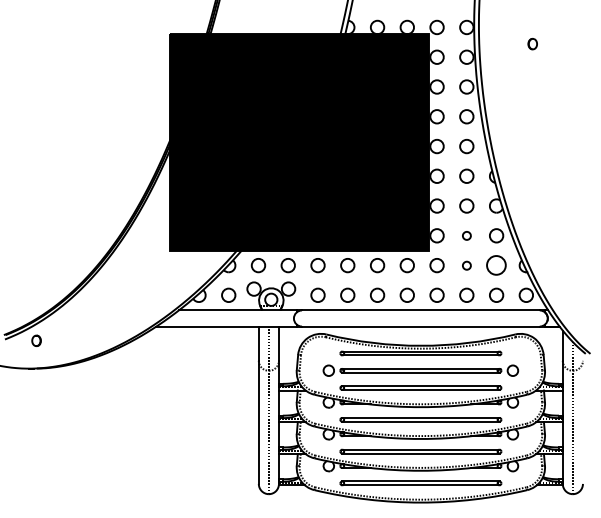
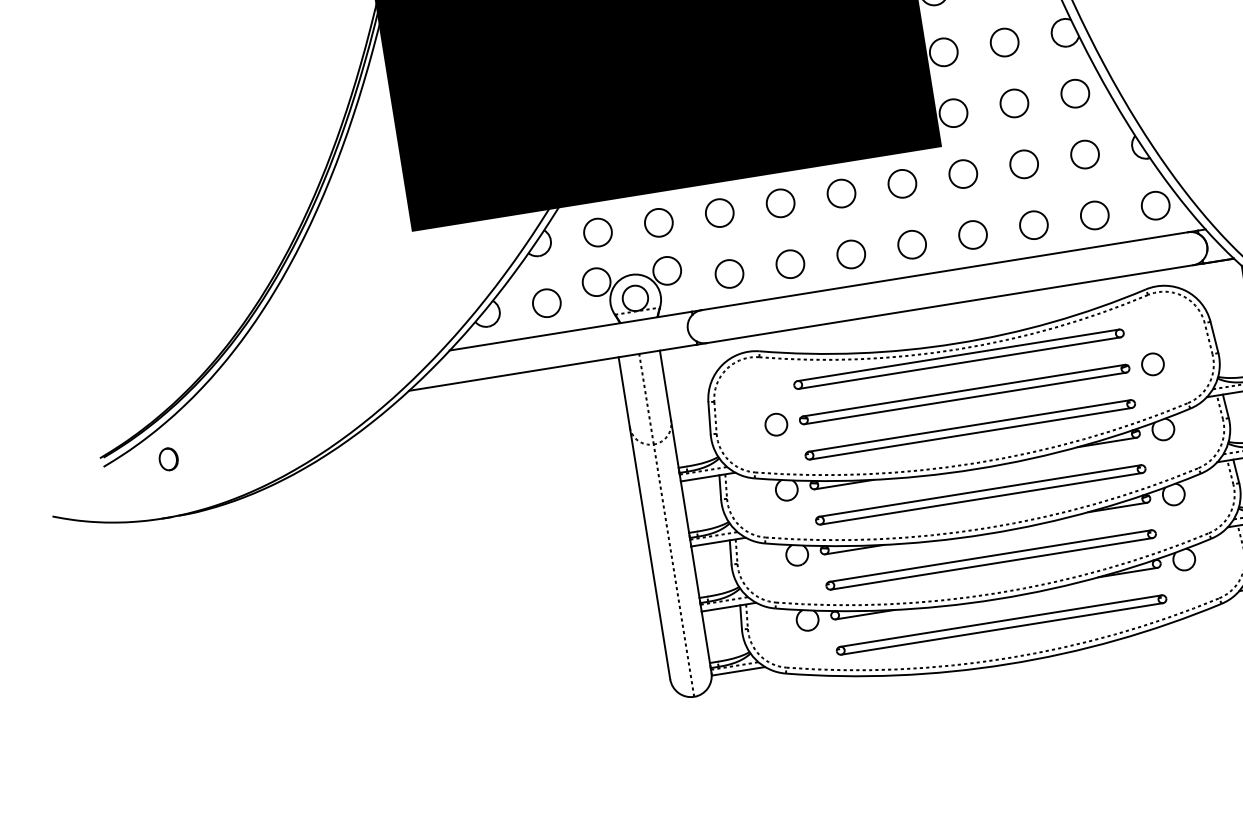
circle: (466, 235) -> (1013, 102), size x1.67
circle: (466, 265) -> (1023, 164), size x1.67
circle: (496, 265) -> (1084, 154), size x0.71

